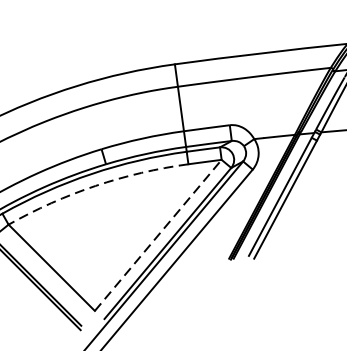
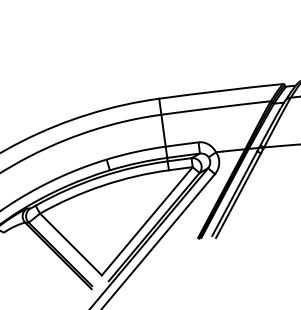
arc: (95, 185) -> (102, 185), dashed -> solid
line: (158, 235) -> (147, 221), dashed -> solid

